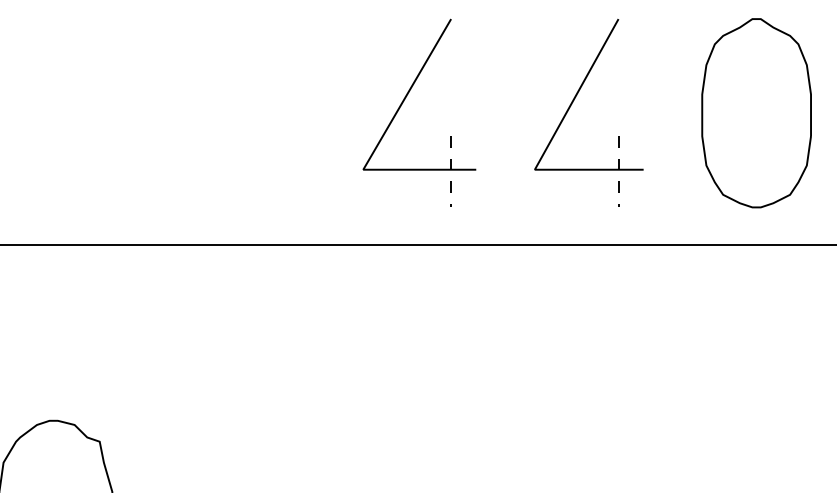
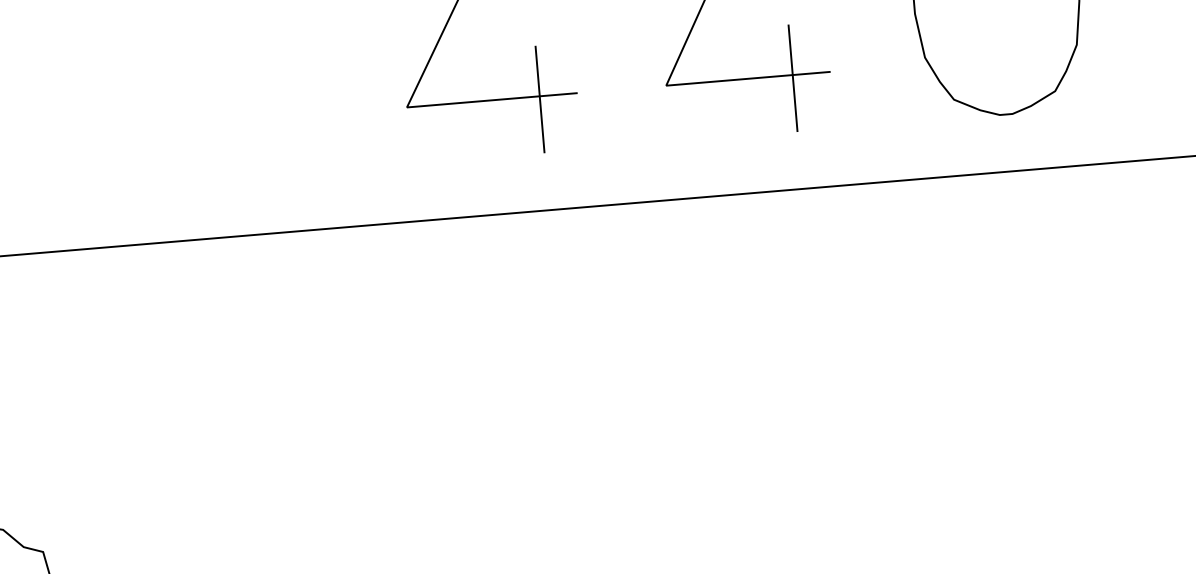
line: (451, 171) -> (540, 98), dashed -> solid
line: (618, 171) -> (792, 77), dashed -> solid

